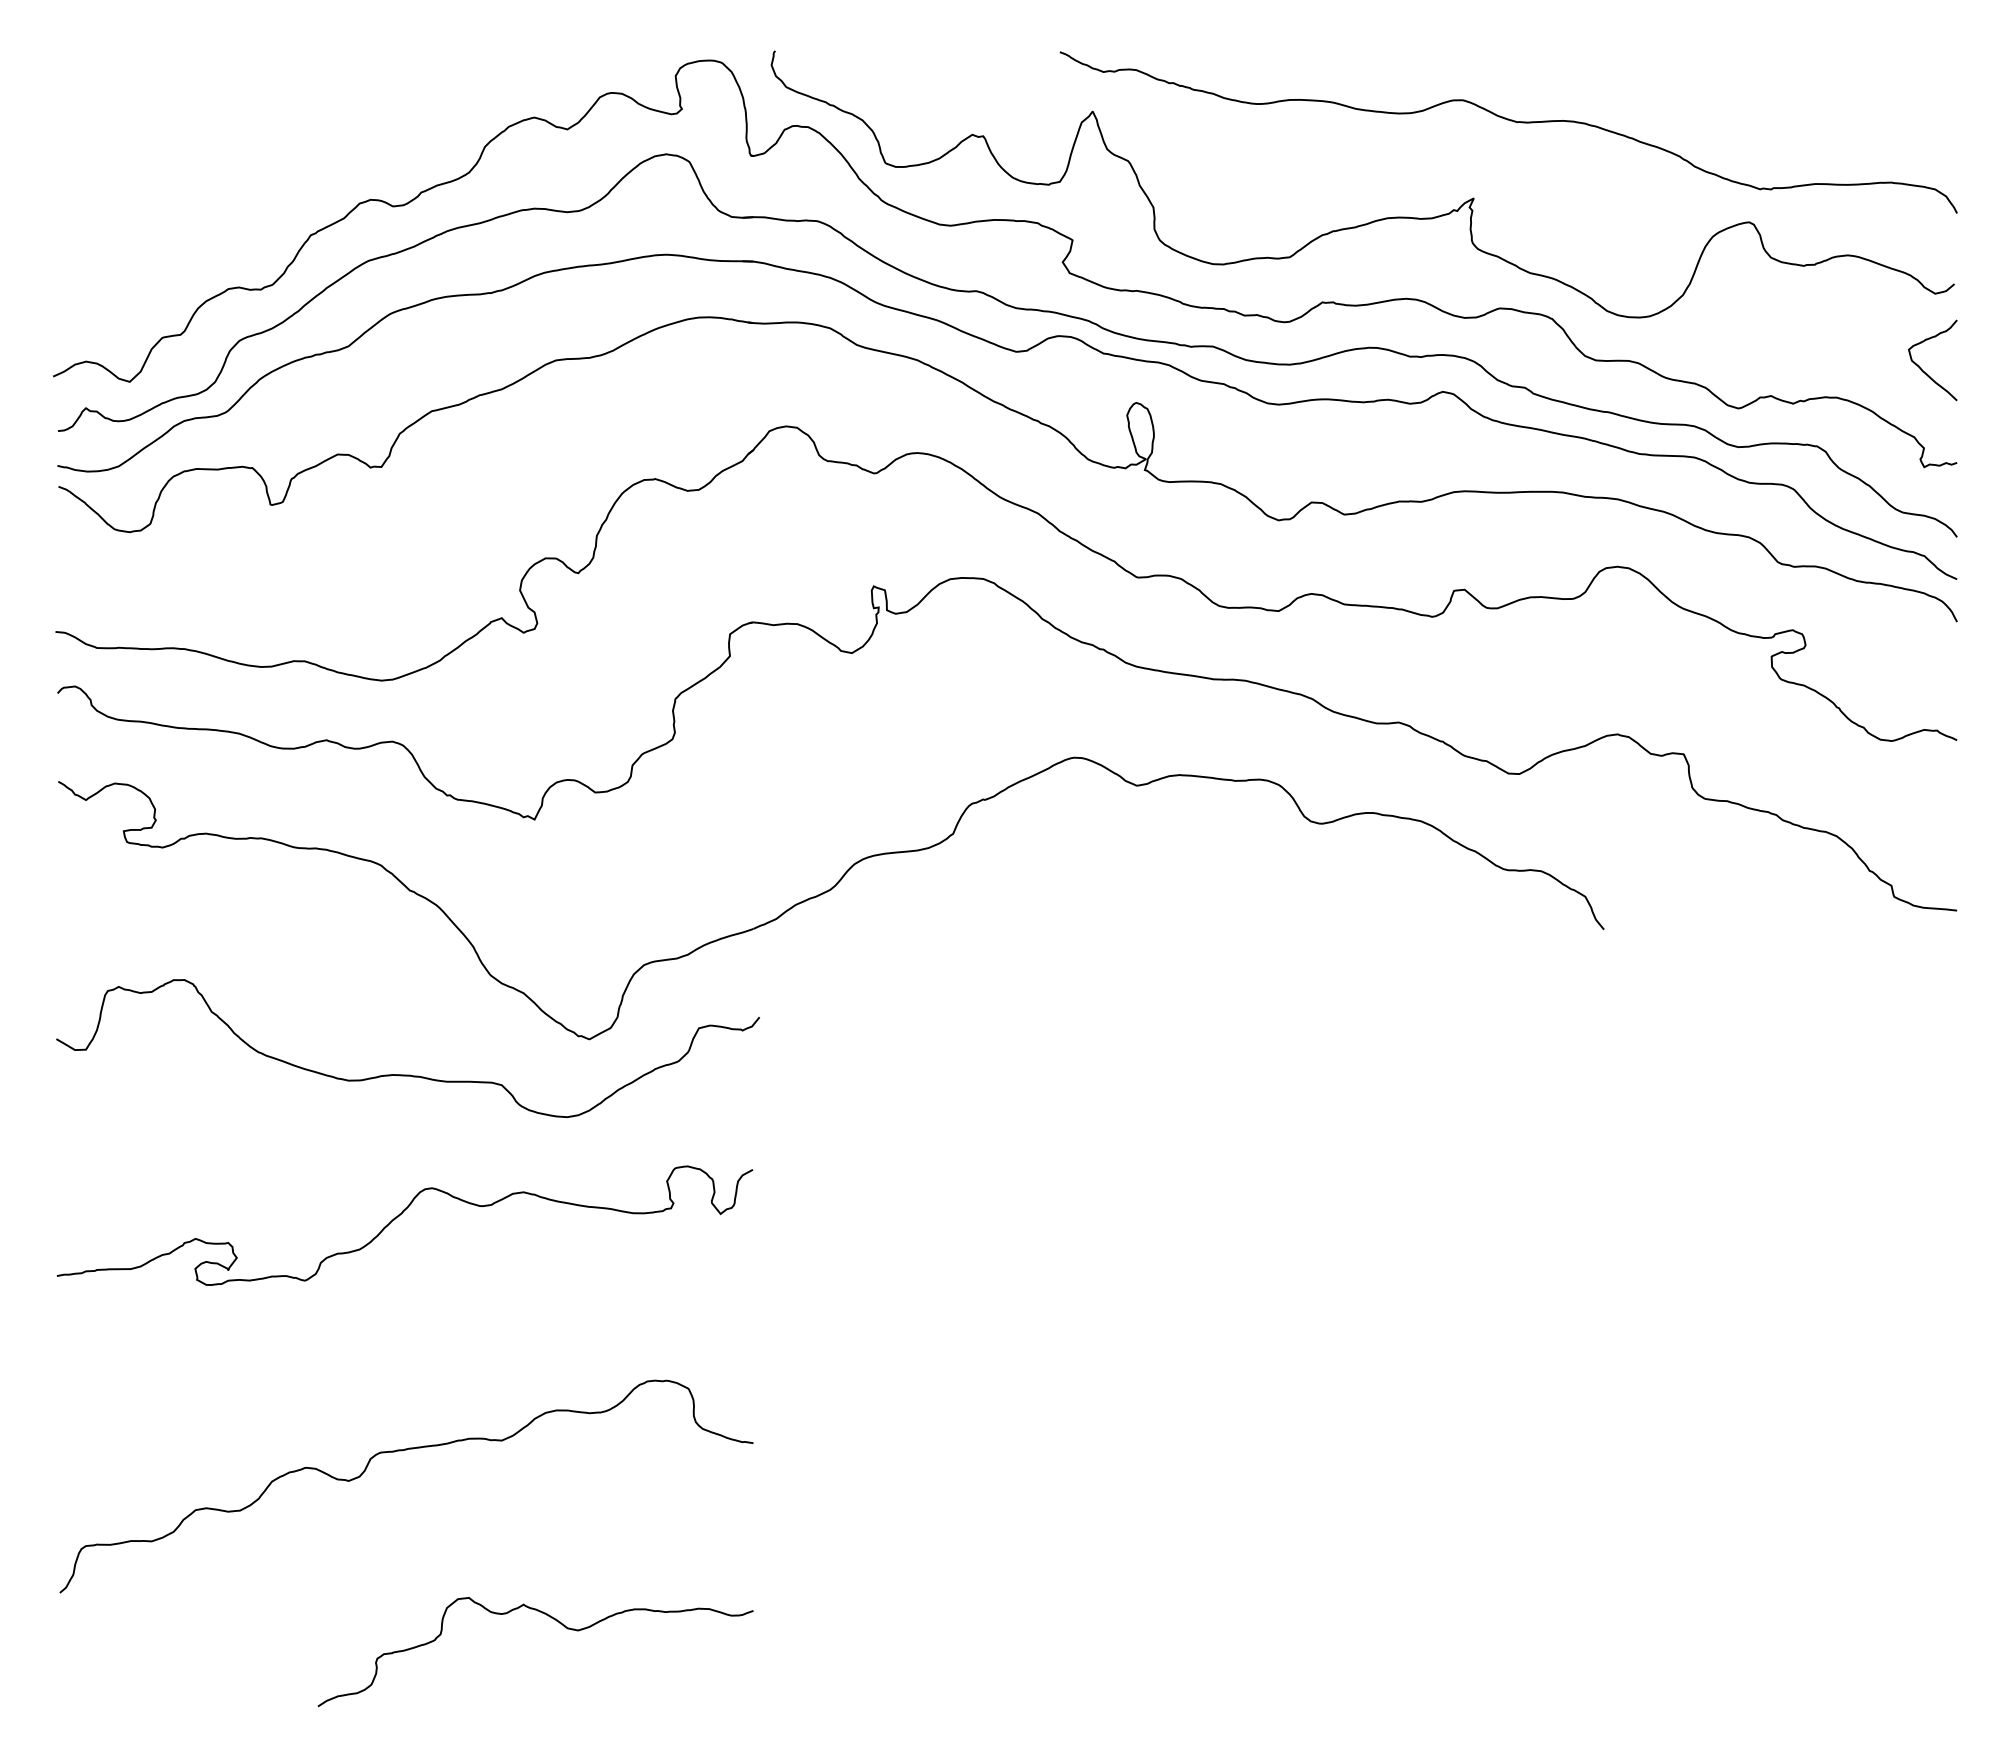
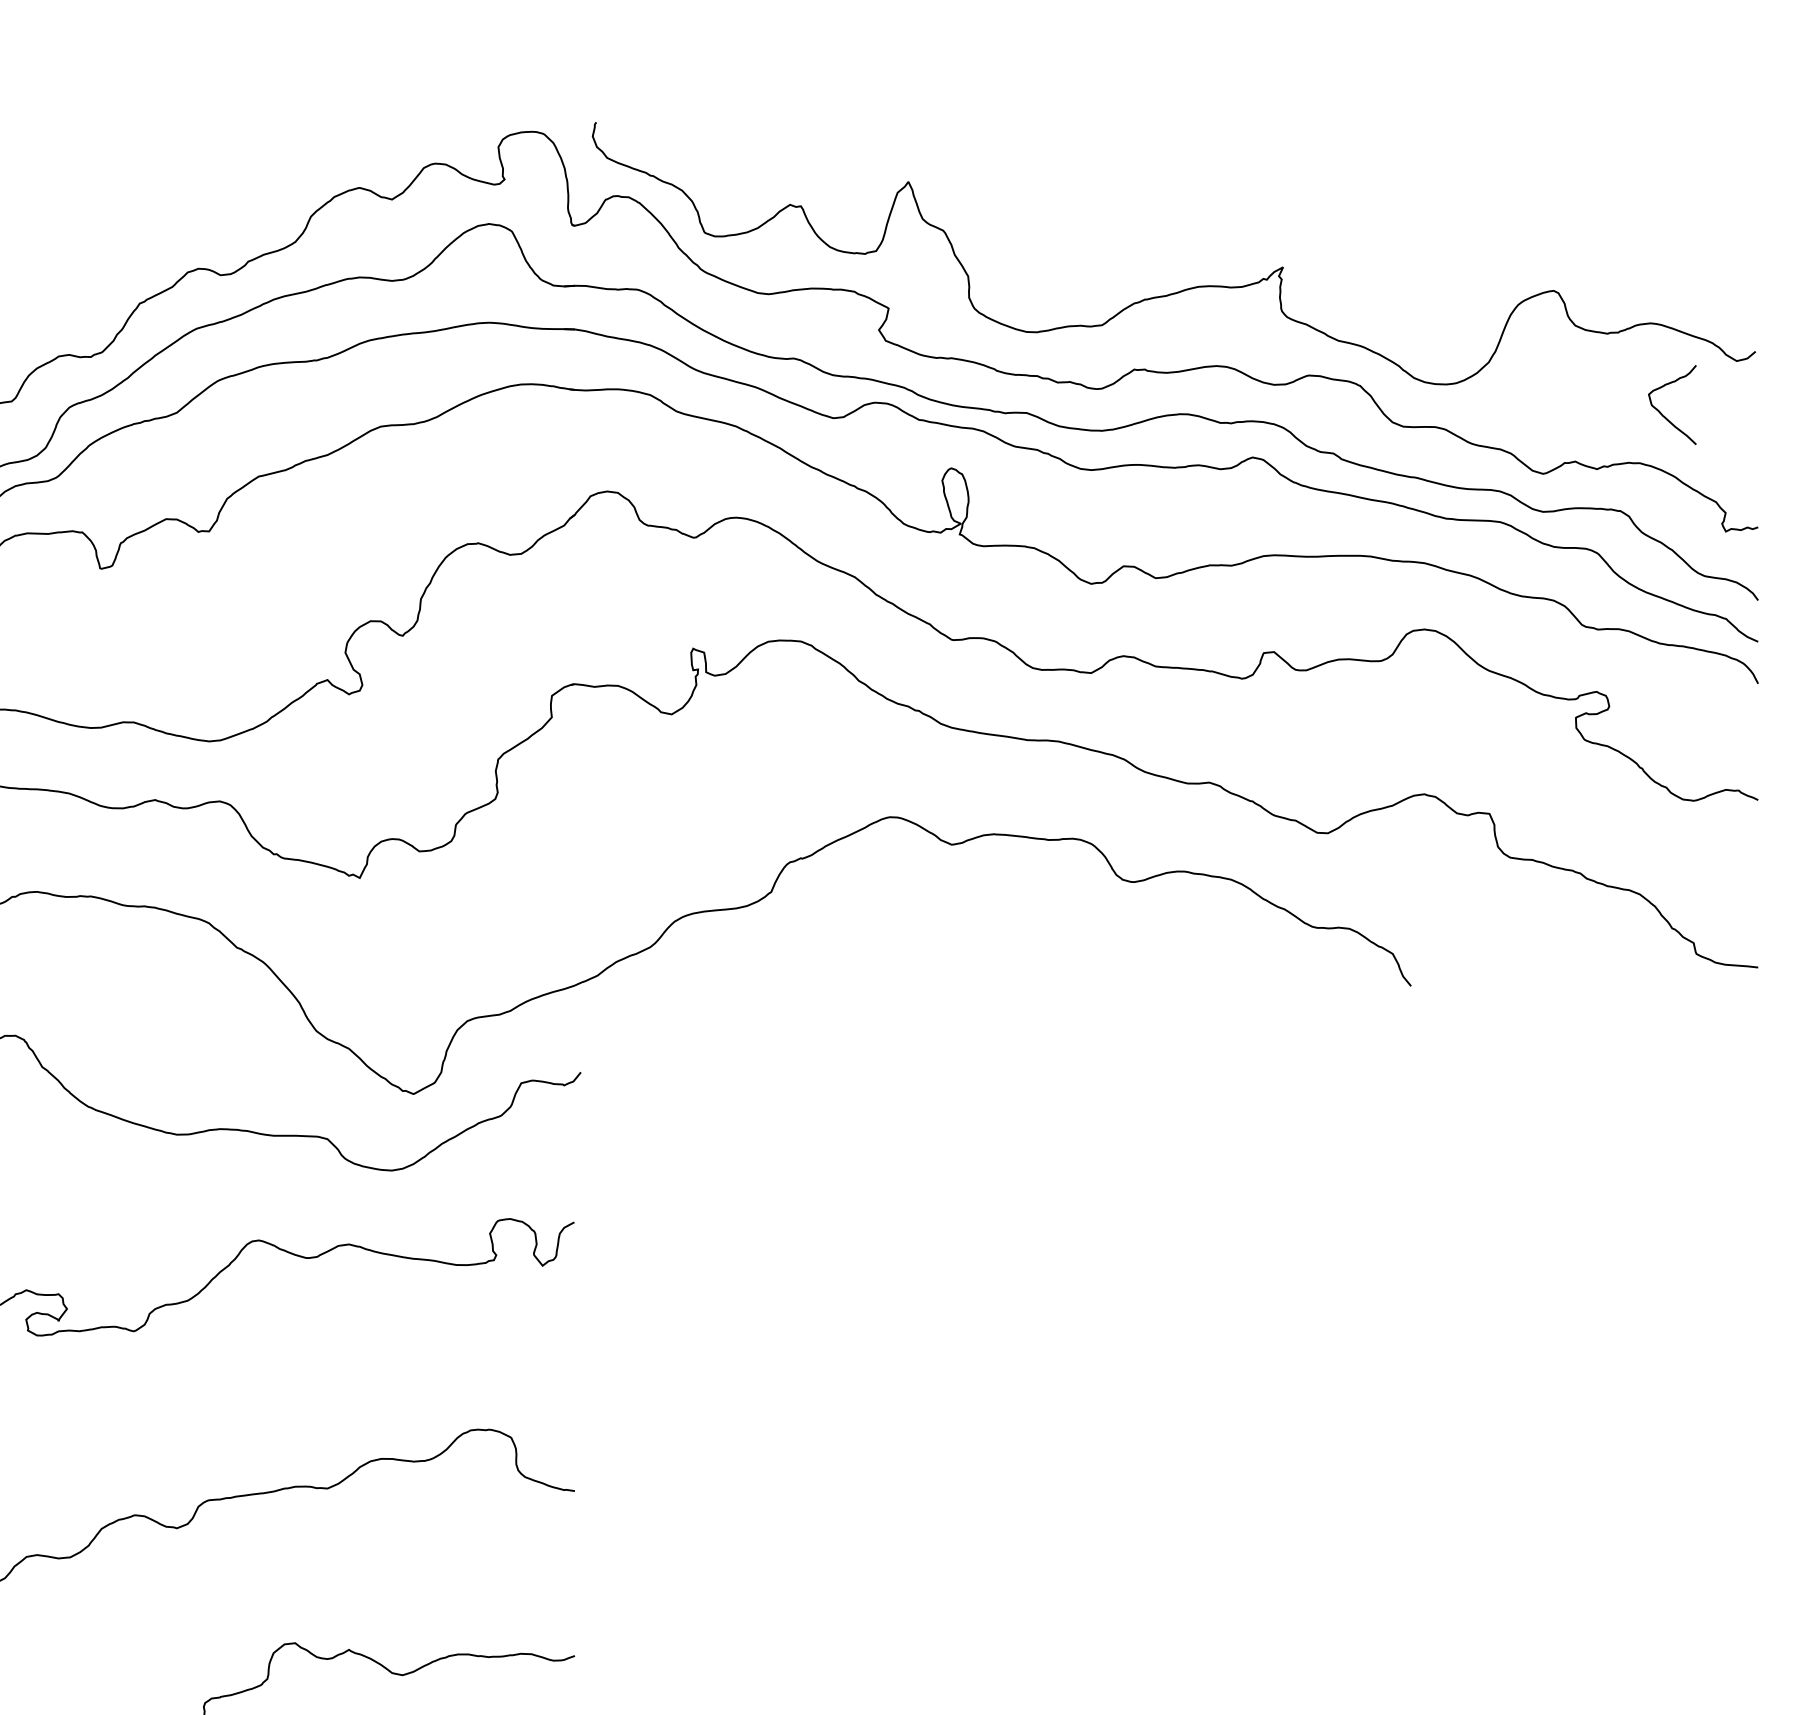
curve: (1510, 121) -> (1319, 191), removed
curve: (1920, 366) -> (1660, 410), moved

